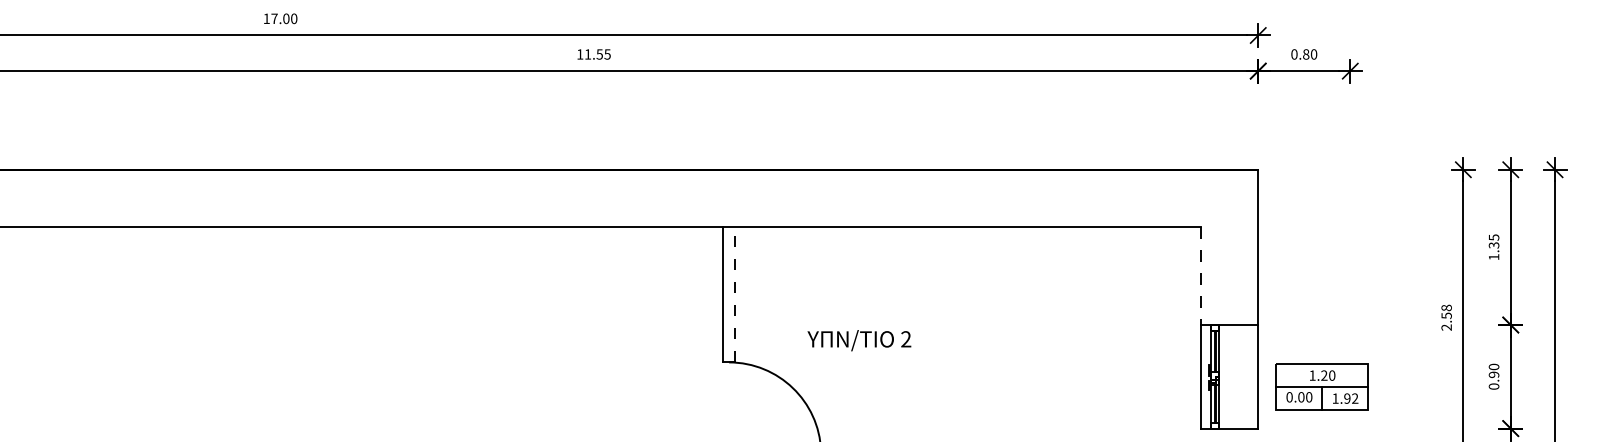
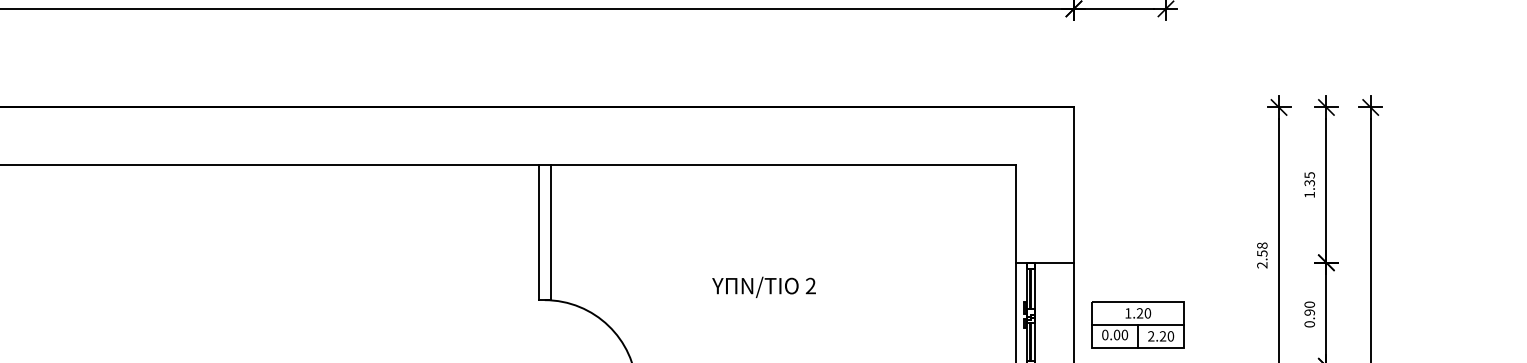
line: (1200, 276) -> (1016, 214), dashed -> solid
line: (734, 294) -> (550, 232), dashed -> solid
text: (859, 340) -> (764, 287), moved
text: (1345, 398) -> (1161, 336), 1.92 -> 2.20

